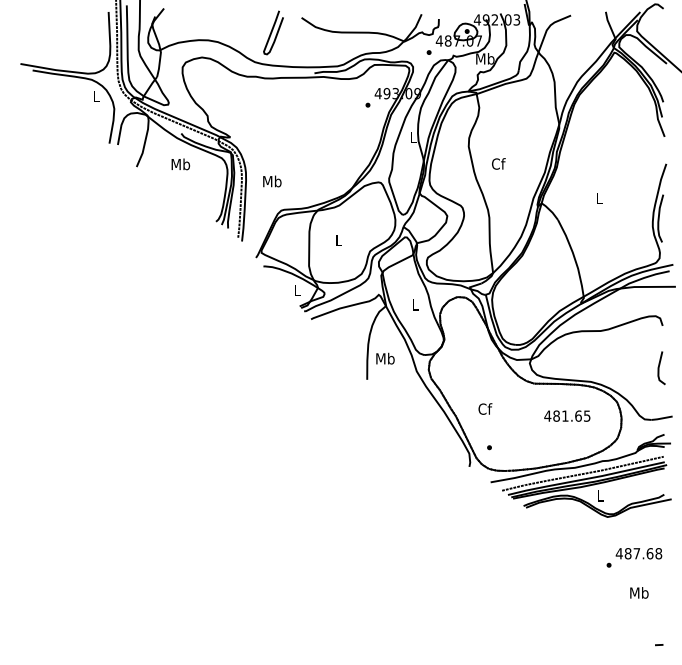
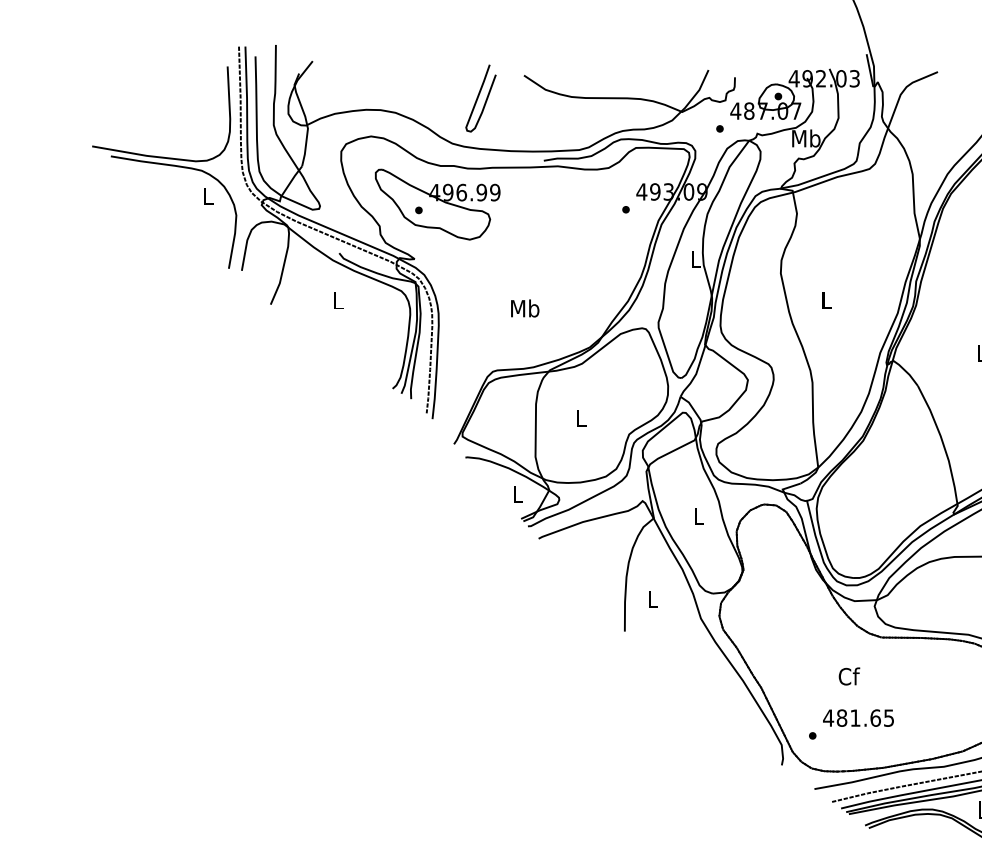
part: (245, 101) -> (437, 204), added
text: (498, 163) -> (826, 299), Cf -> L
text: (180, 164) -> (338, 300), Mb -> L
text: (272, 181) -> (525, 308), moved
text: (385, 358) -> (652, 598), Mb -> L
text: (485, 408) -> (849, 675), moved
text: (567, 415) -> (858, 717), moved

